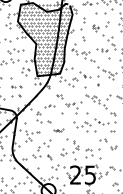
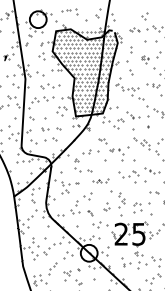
part: (16, 87) -> (51, 129), size x1.67
part: (49, 105) -> (90, 151), size x1.43
part: (58, 129) -> (100, 180), size x1.43

